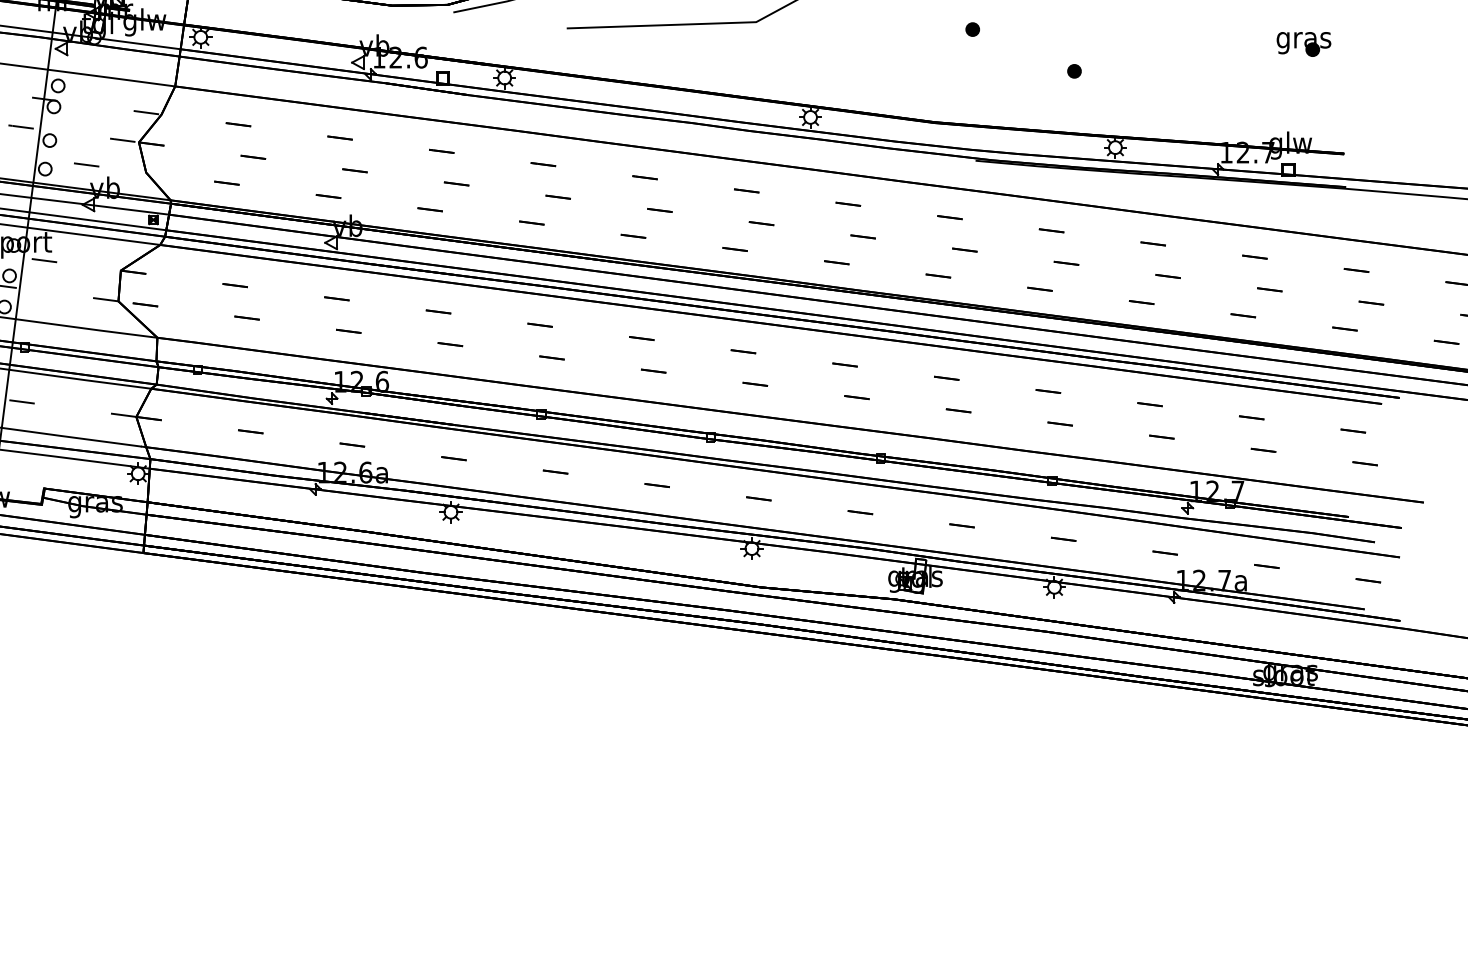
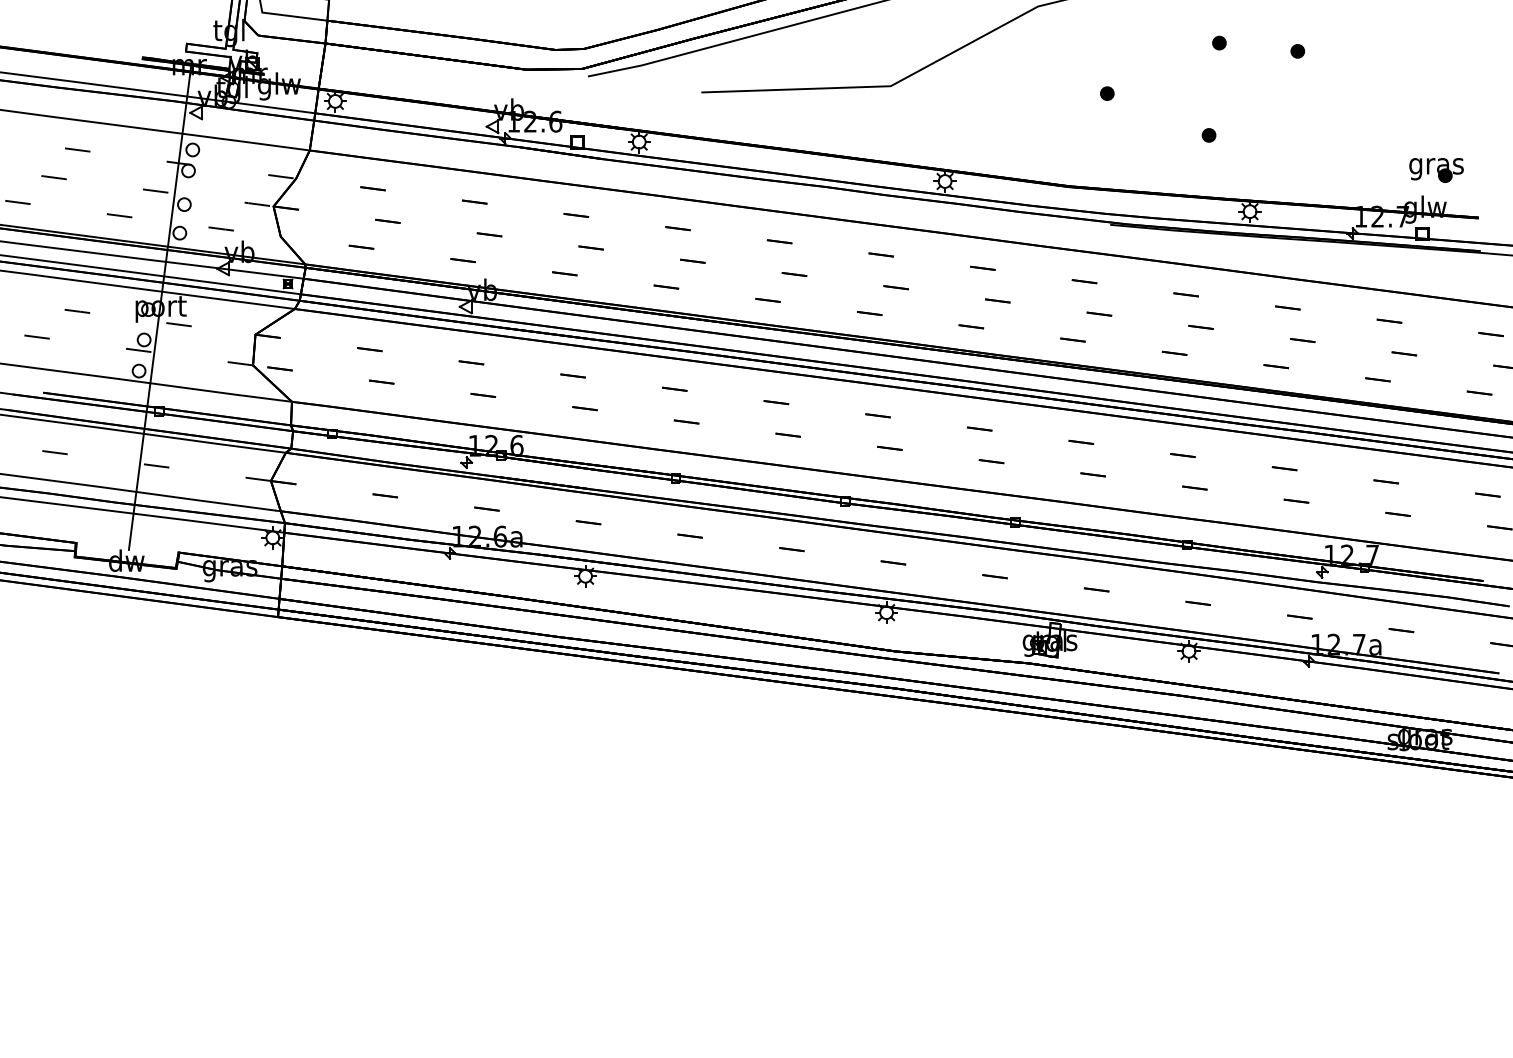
part: (1303, 44) -> (1436, 170), moved

